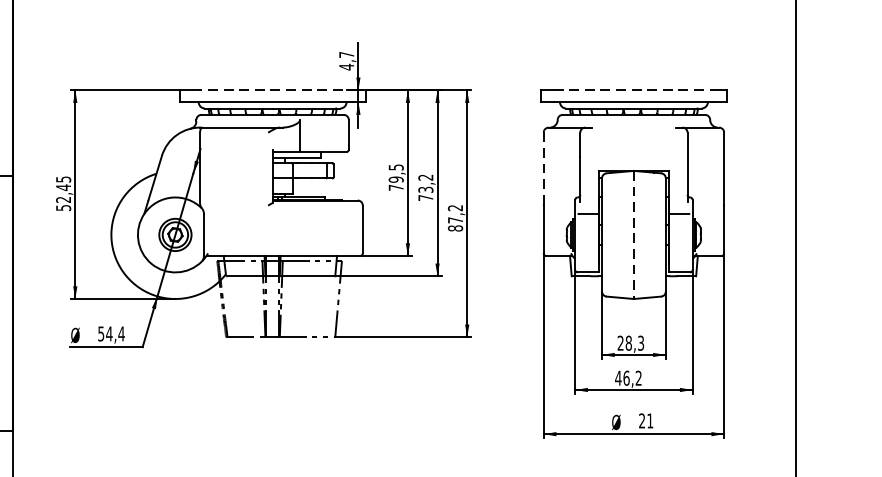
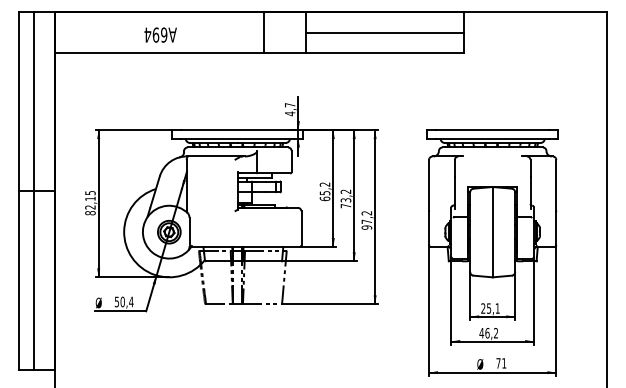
line: (272, 90) -> (237, 130), dashed -> solid
line: (633, 90) -> (492, 130), dashed -> solid
line: (544, 168) -> (429, 185), dashed -> solid
text: (395, 177) -> (324, 191), 79,5 -> 65,2
text: (63, 197) -> (90, 205), 52,45 -> 82,15
text: (454, 228) -> (366, 227), 87,2 -> 97,2
line: (633, 235) -> (492, 232), dashed -> solid
text: (109, 333) -> (122, 301), 54,4 -> 50,4
text: (635, 343) -> (493, 308), 28,3 -> 25,1
text: (642, 421) -> (498, 363), 21 -> 71

